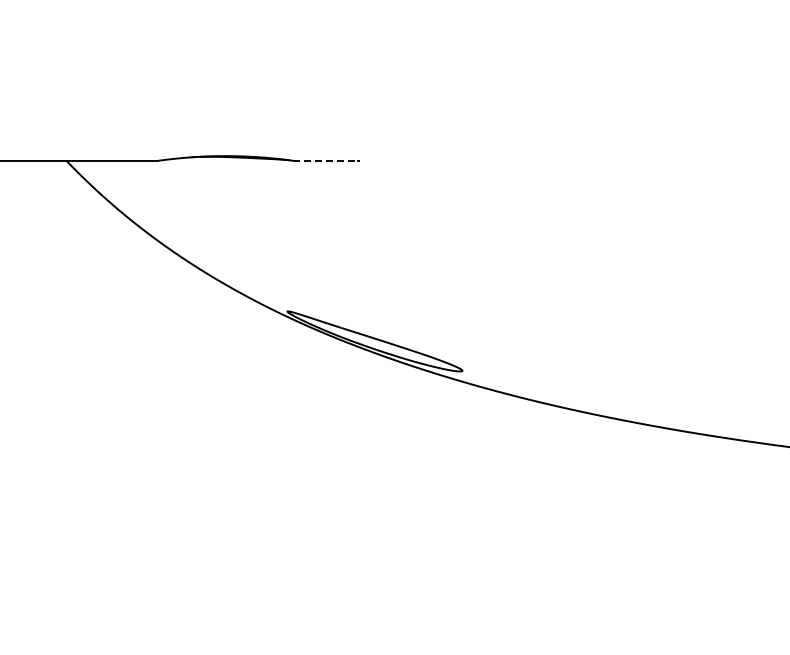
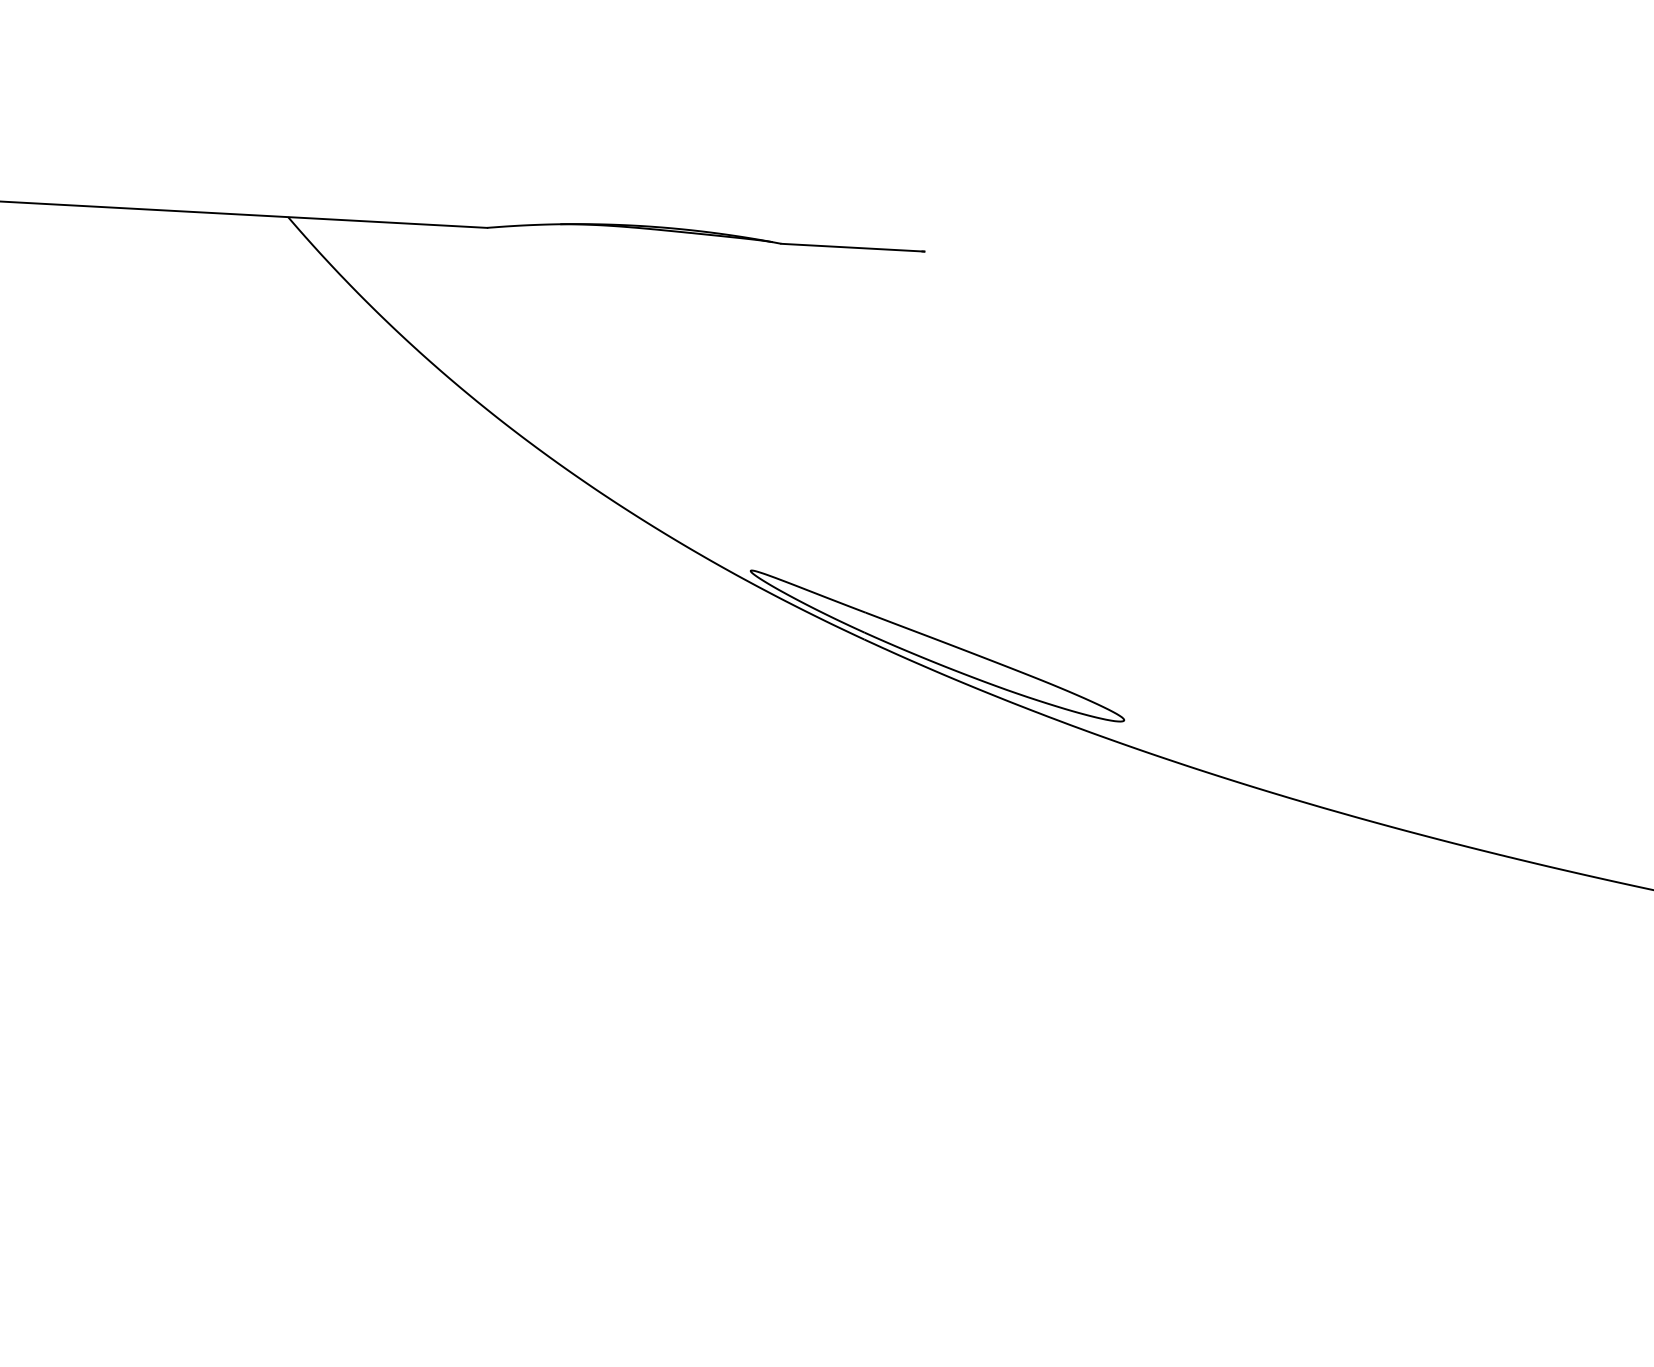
line: (326, 160) -> (853, 247), dashed -> solid

